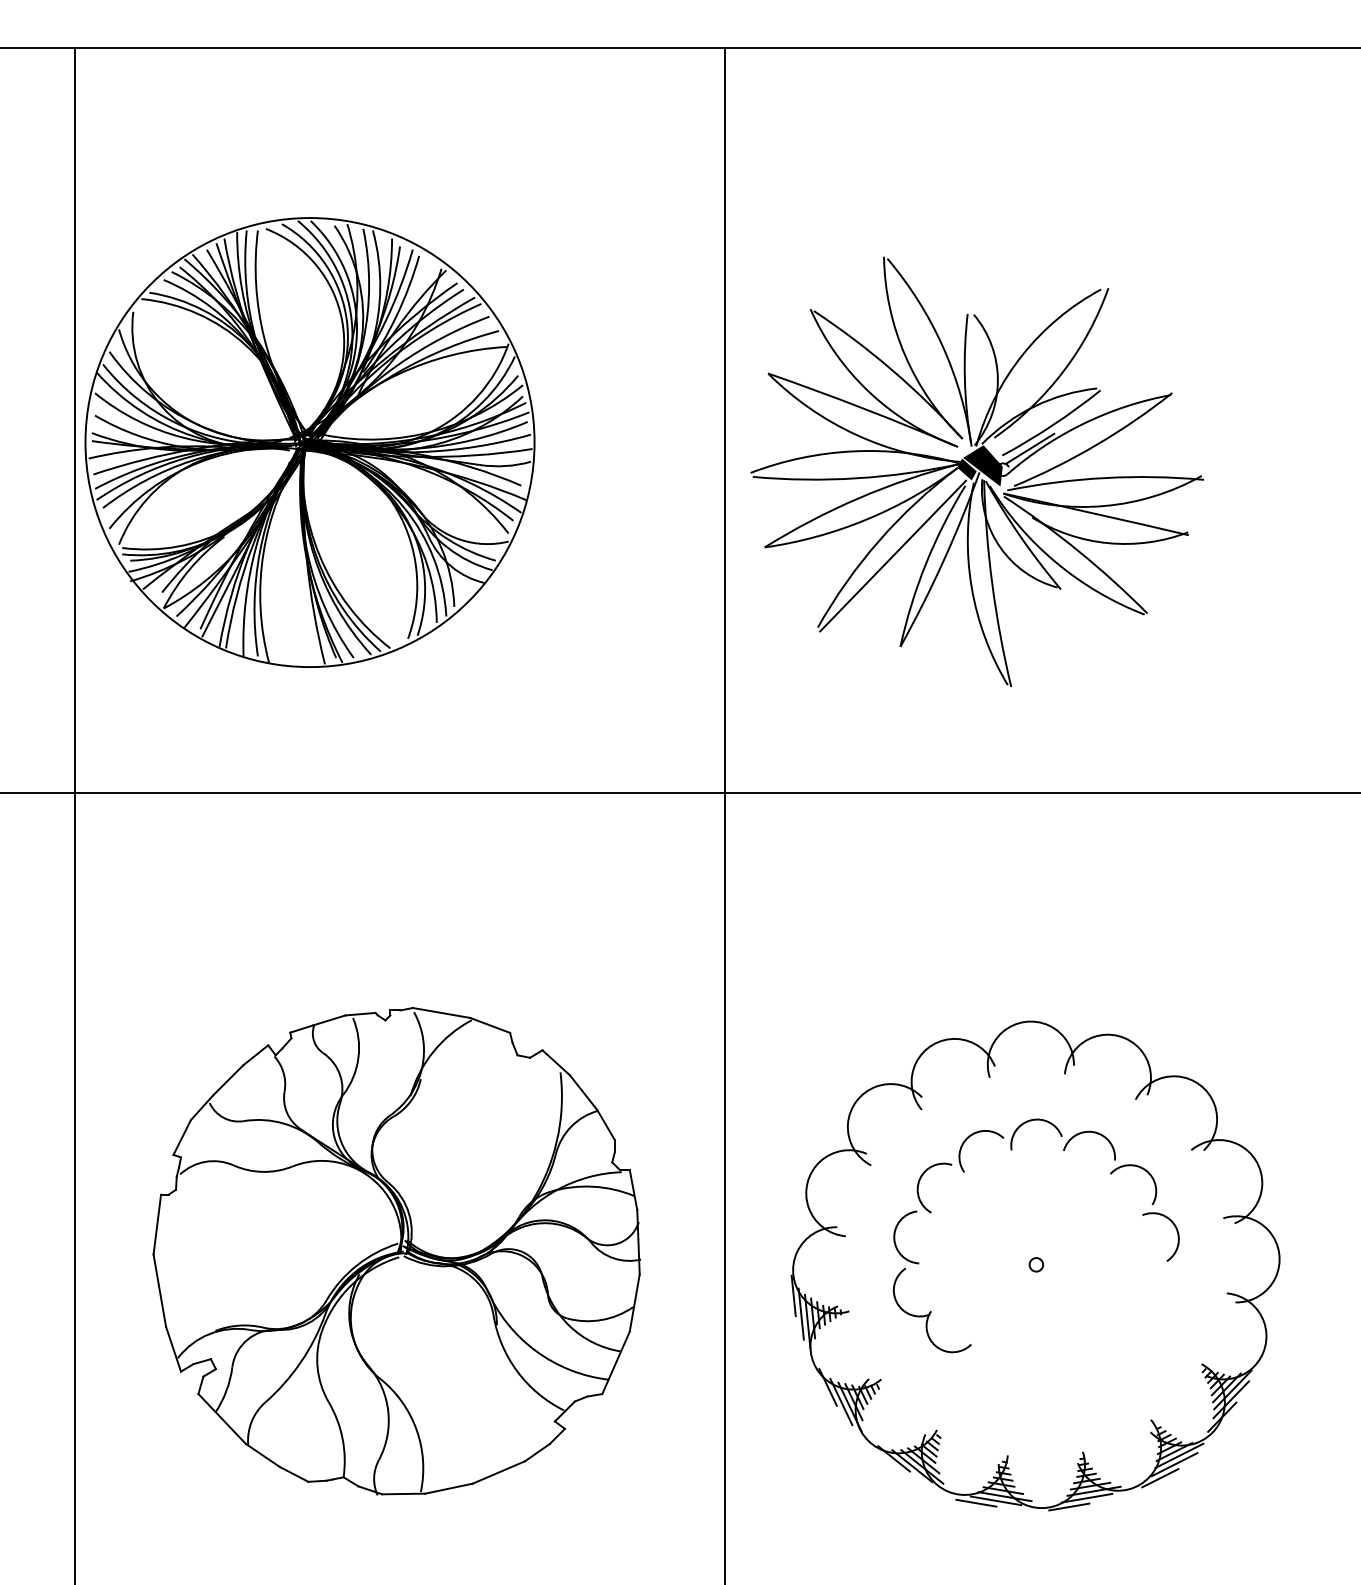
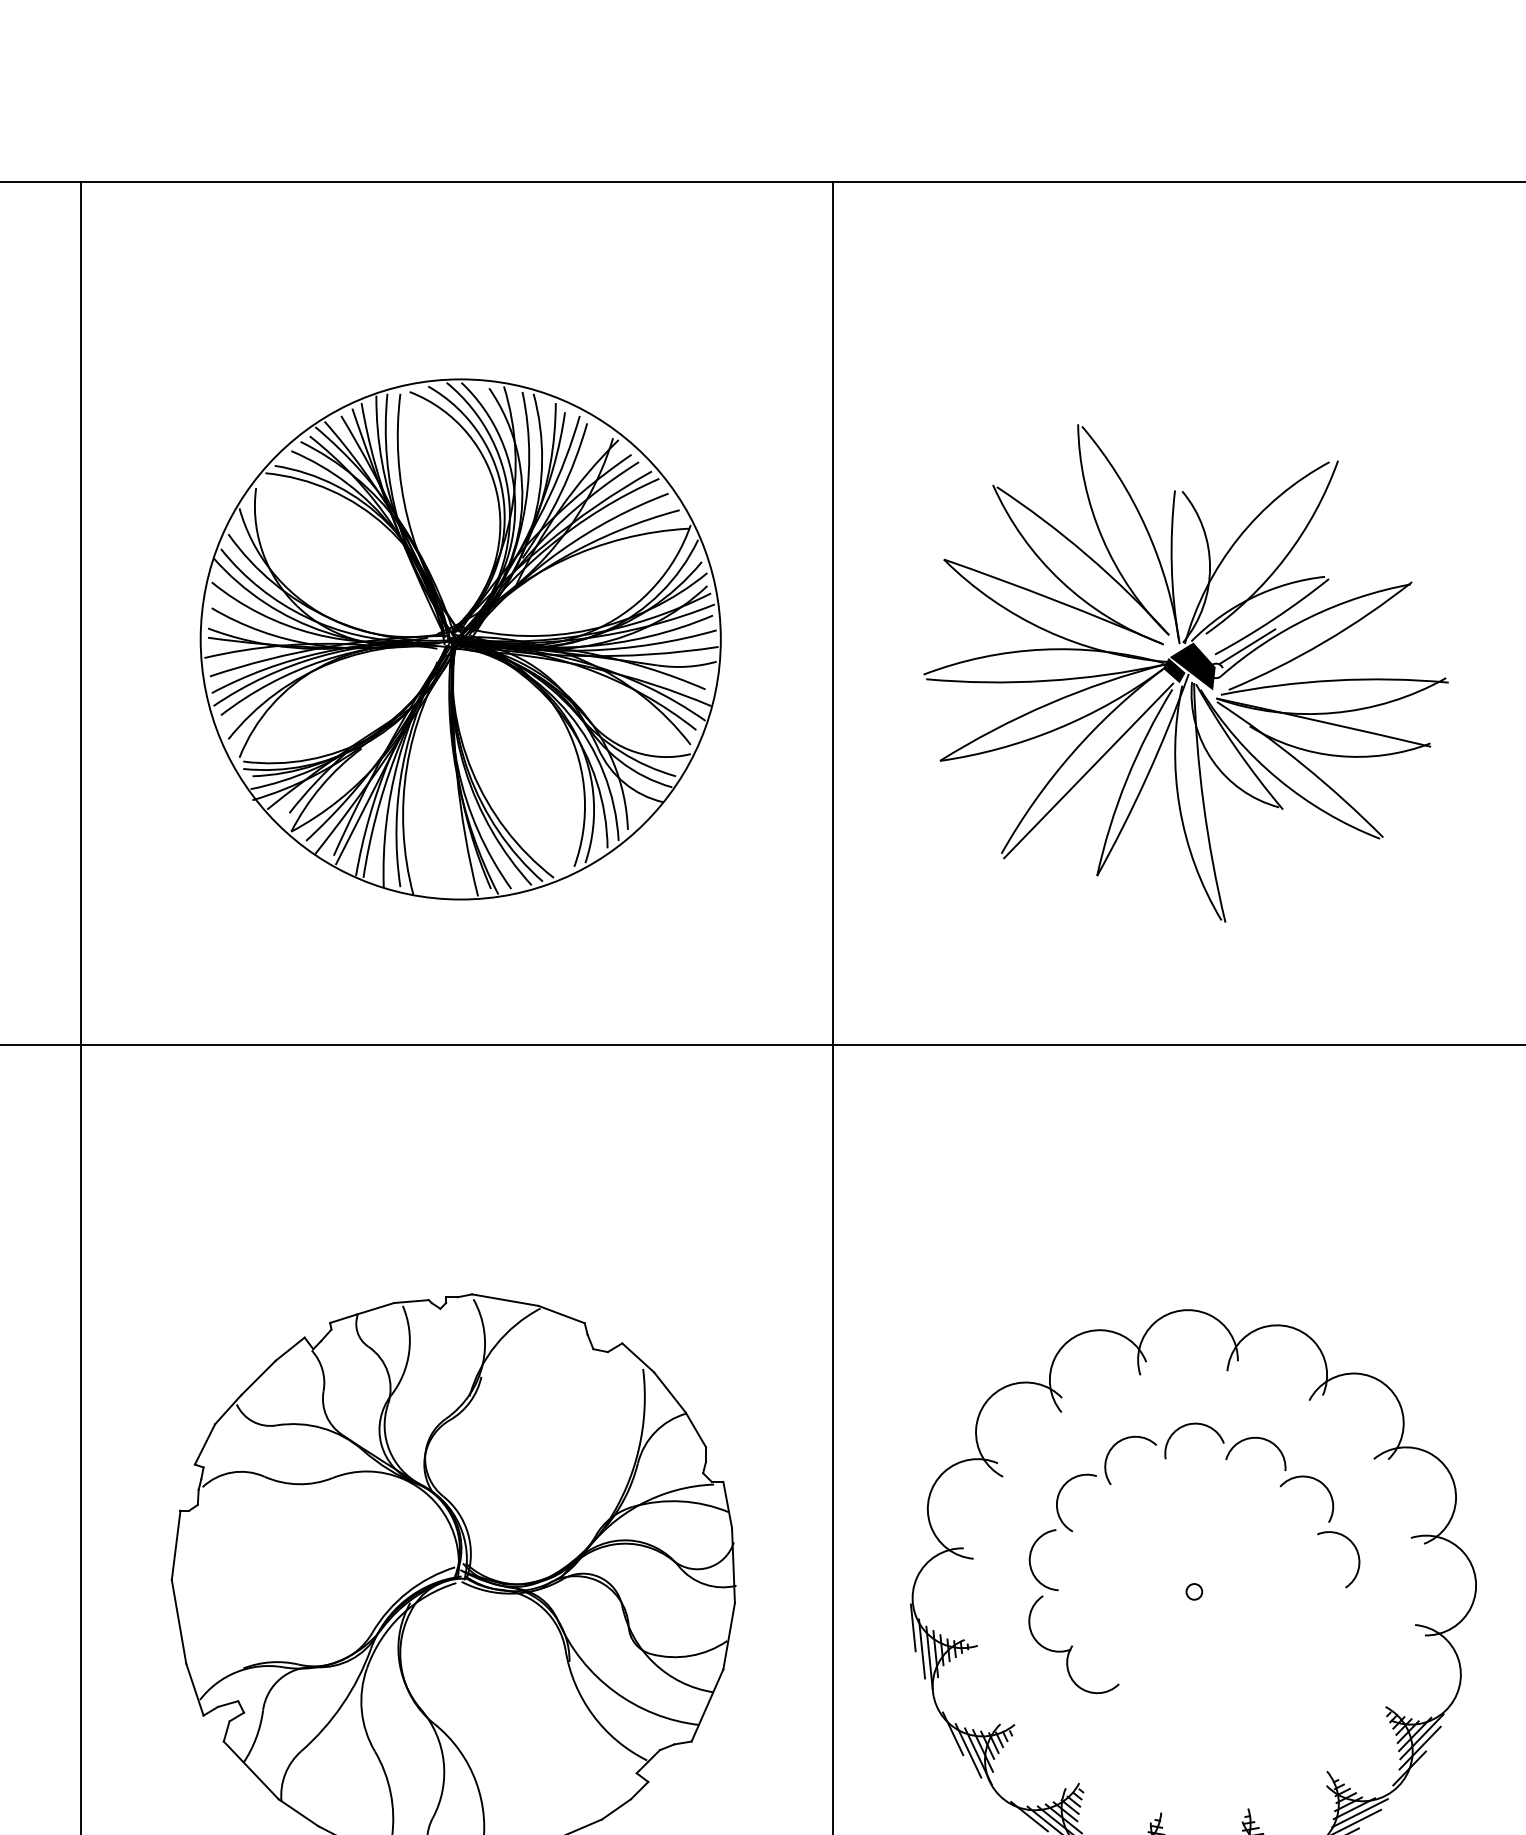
part: (309, 442) -> (460, 639), moved
part: (976, 471) -> (1185, 672), moved

